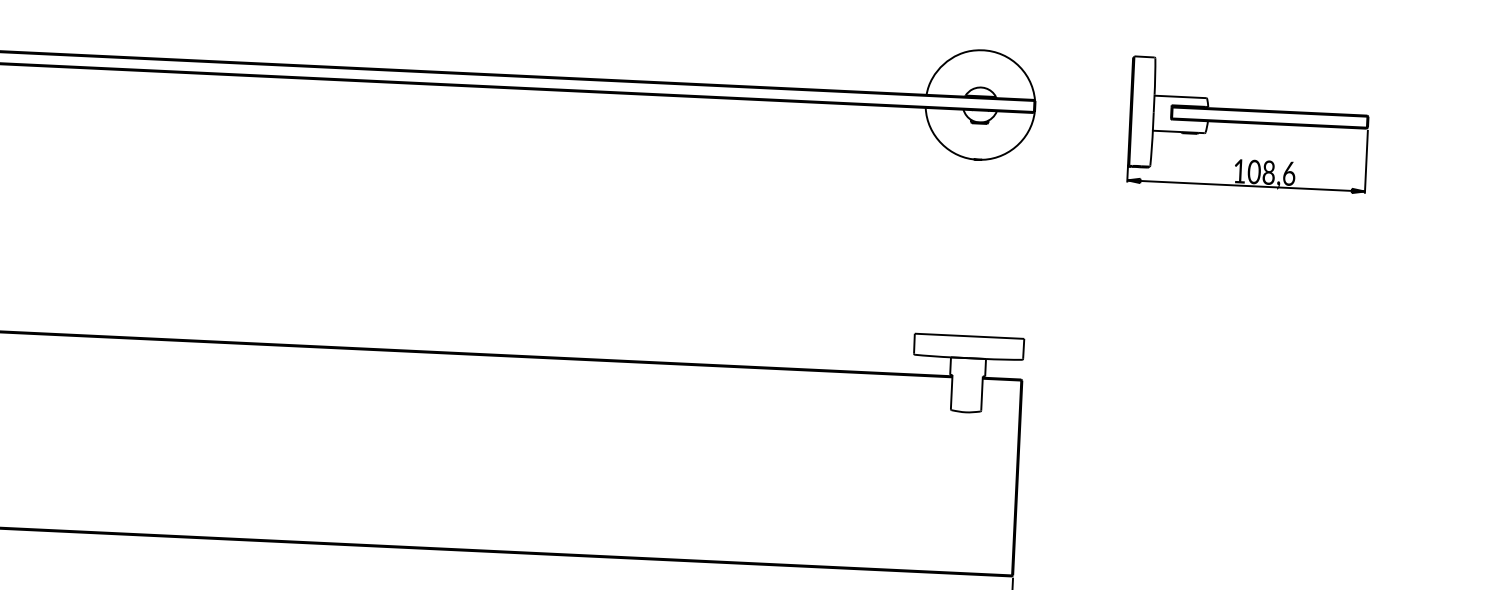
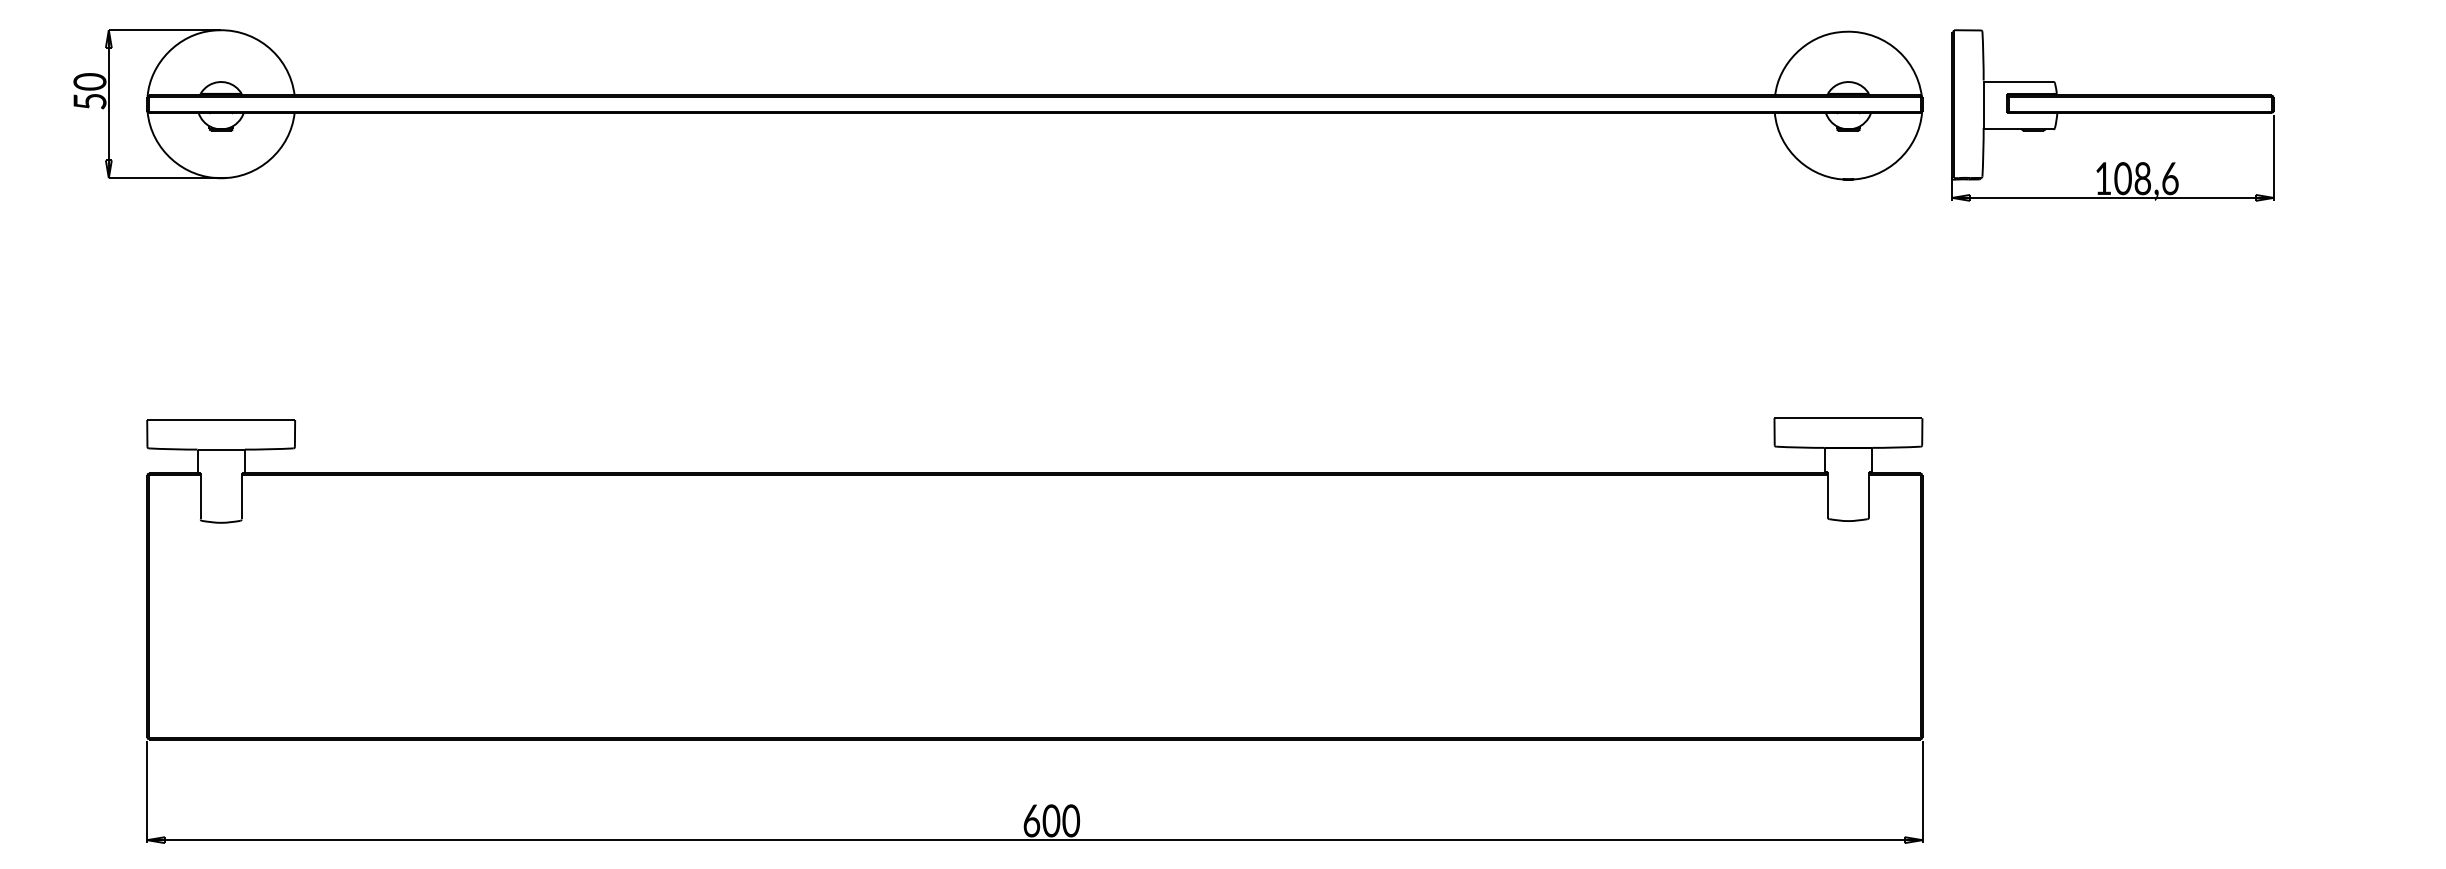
part: (1248, 124) -> (2112, 115), moved

